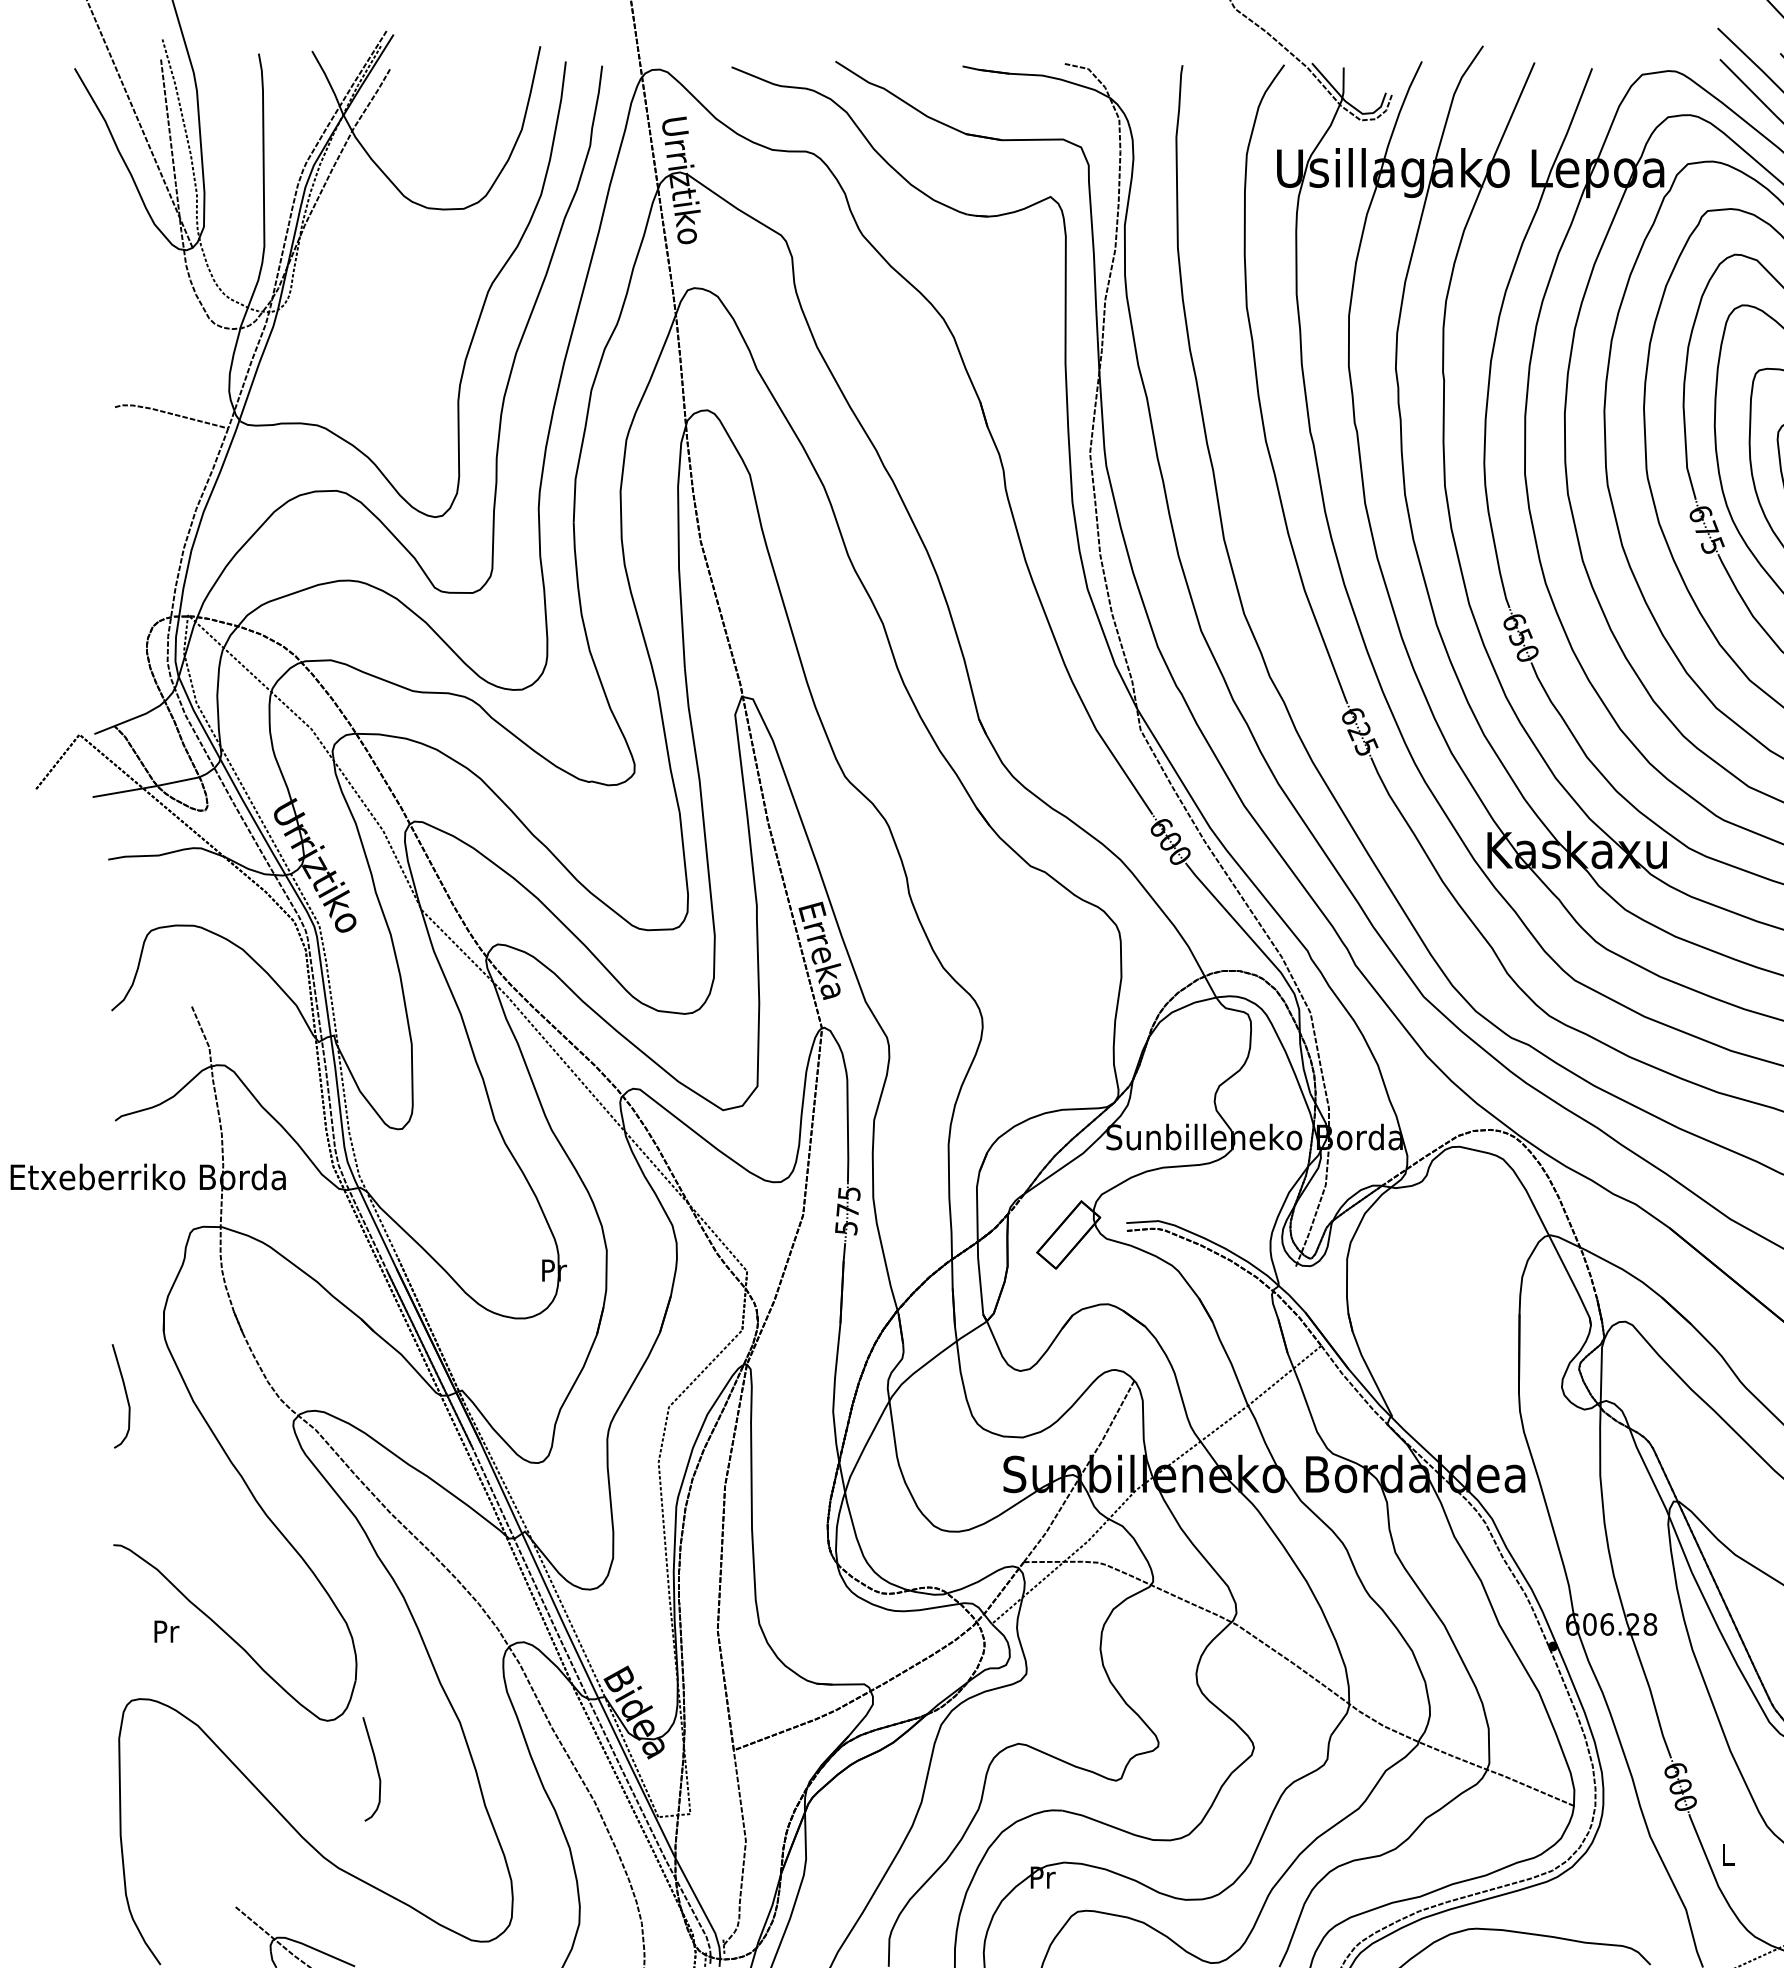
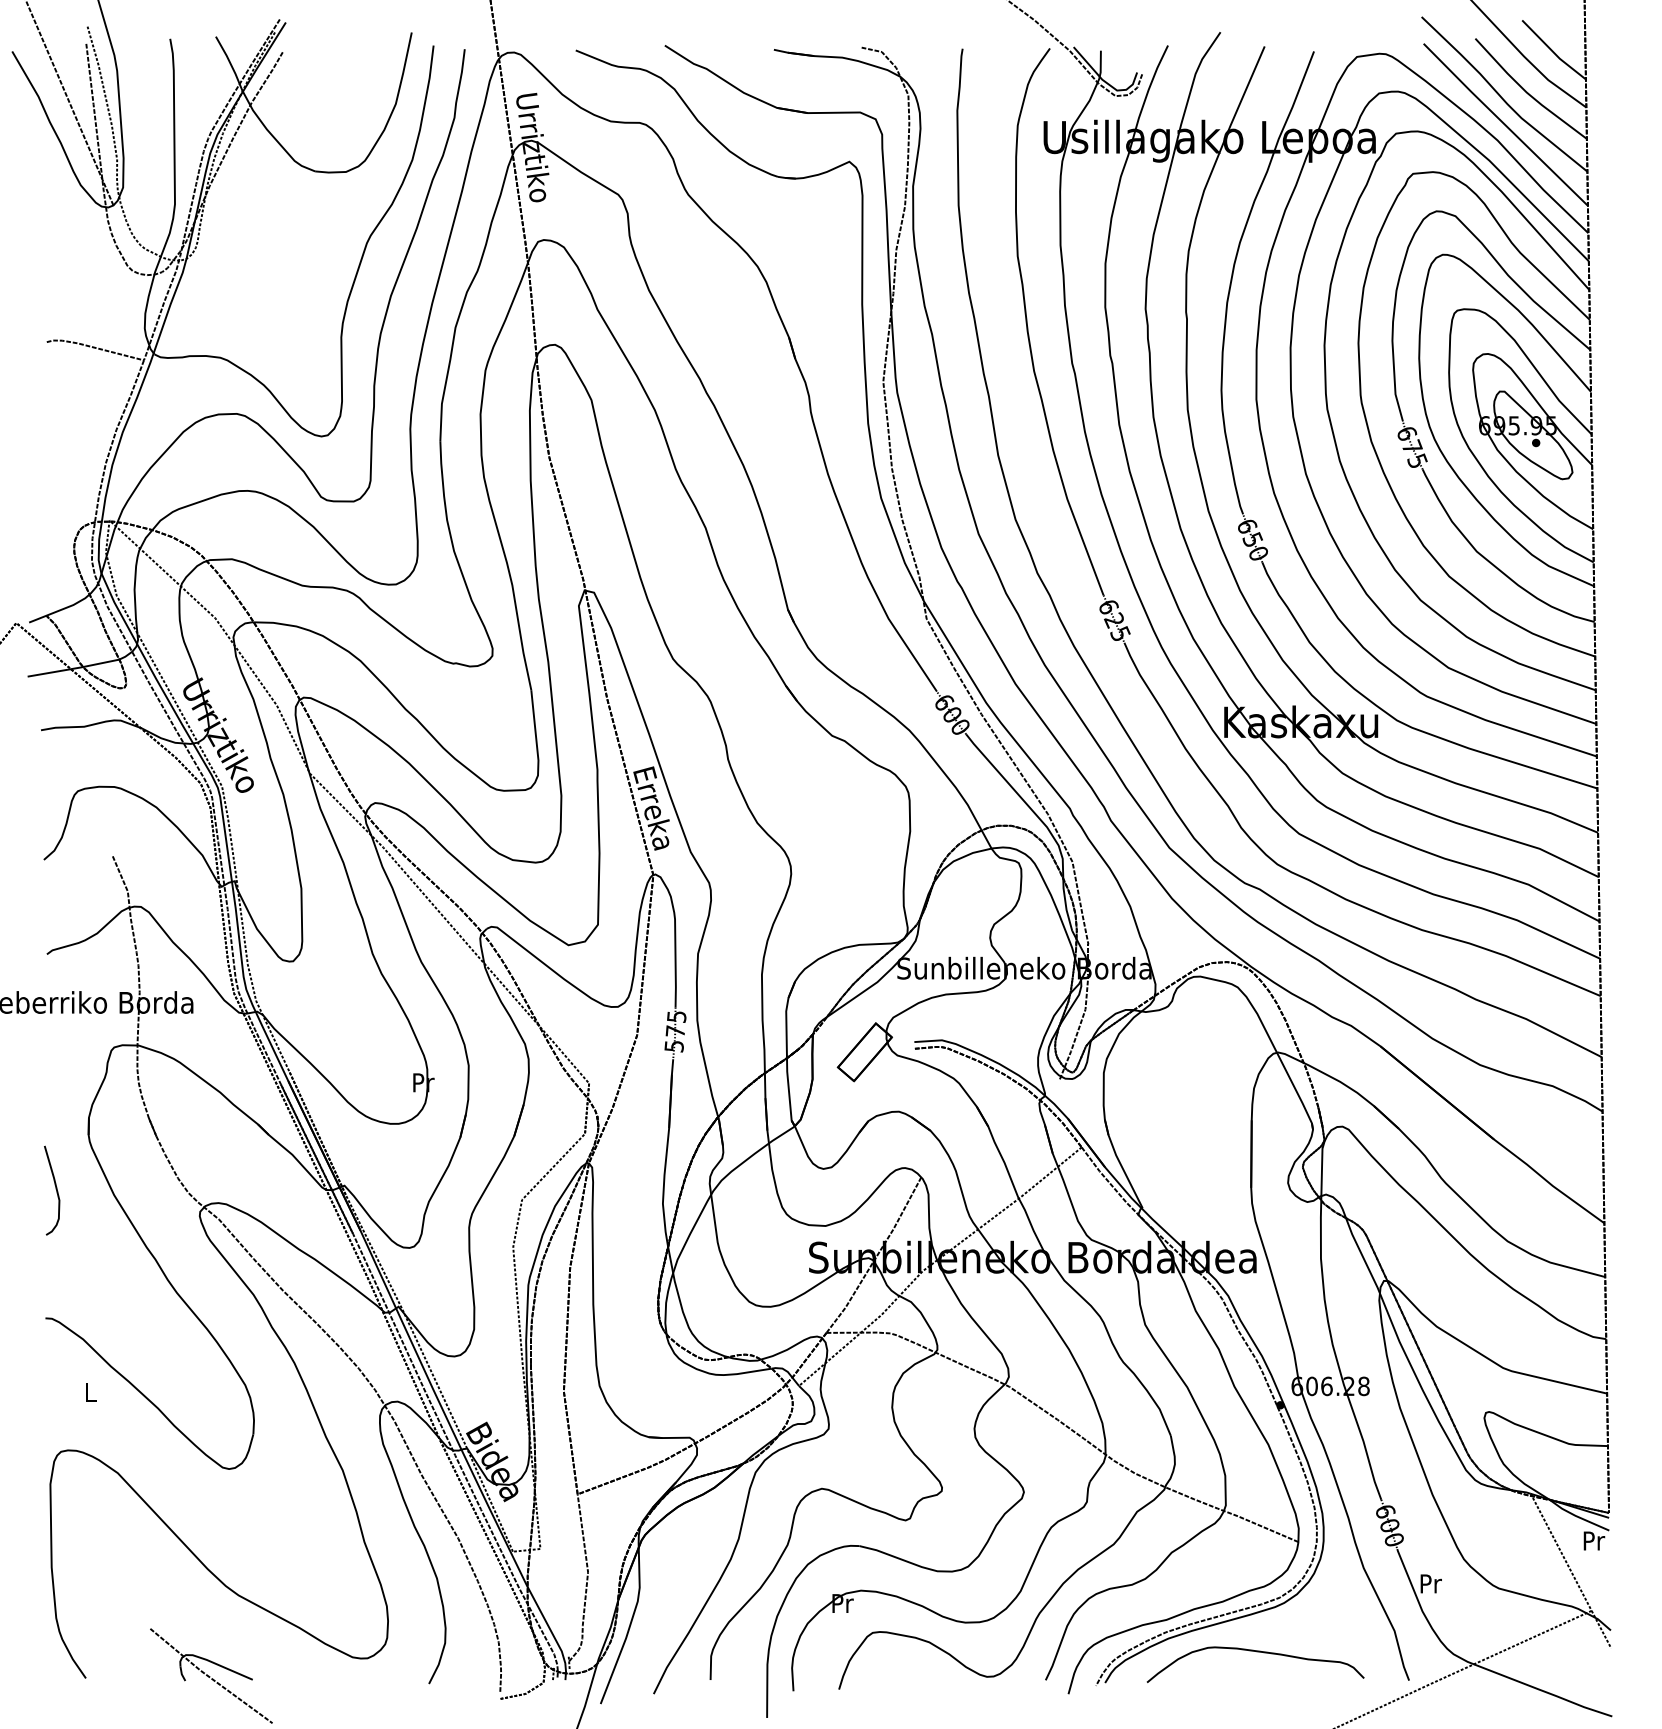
text: (167, 1631) -> (91, 1392), Pr -> L
curve: (375, 1767) -> (270, 1509), removed
text: (1727, 1854) -> (1430, 1583), L -> Pr

